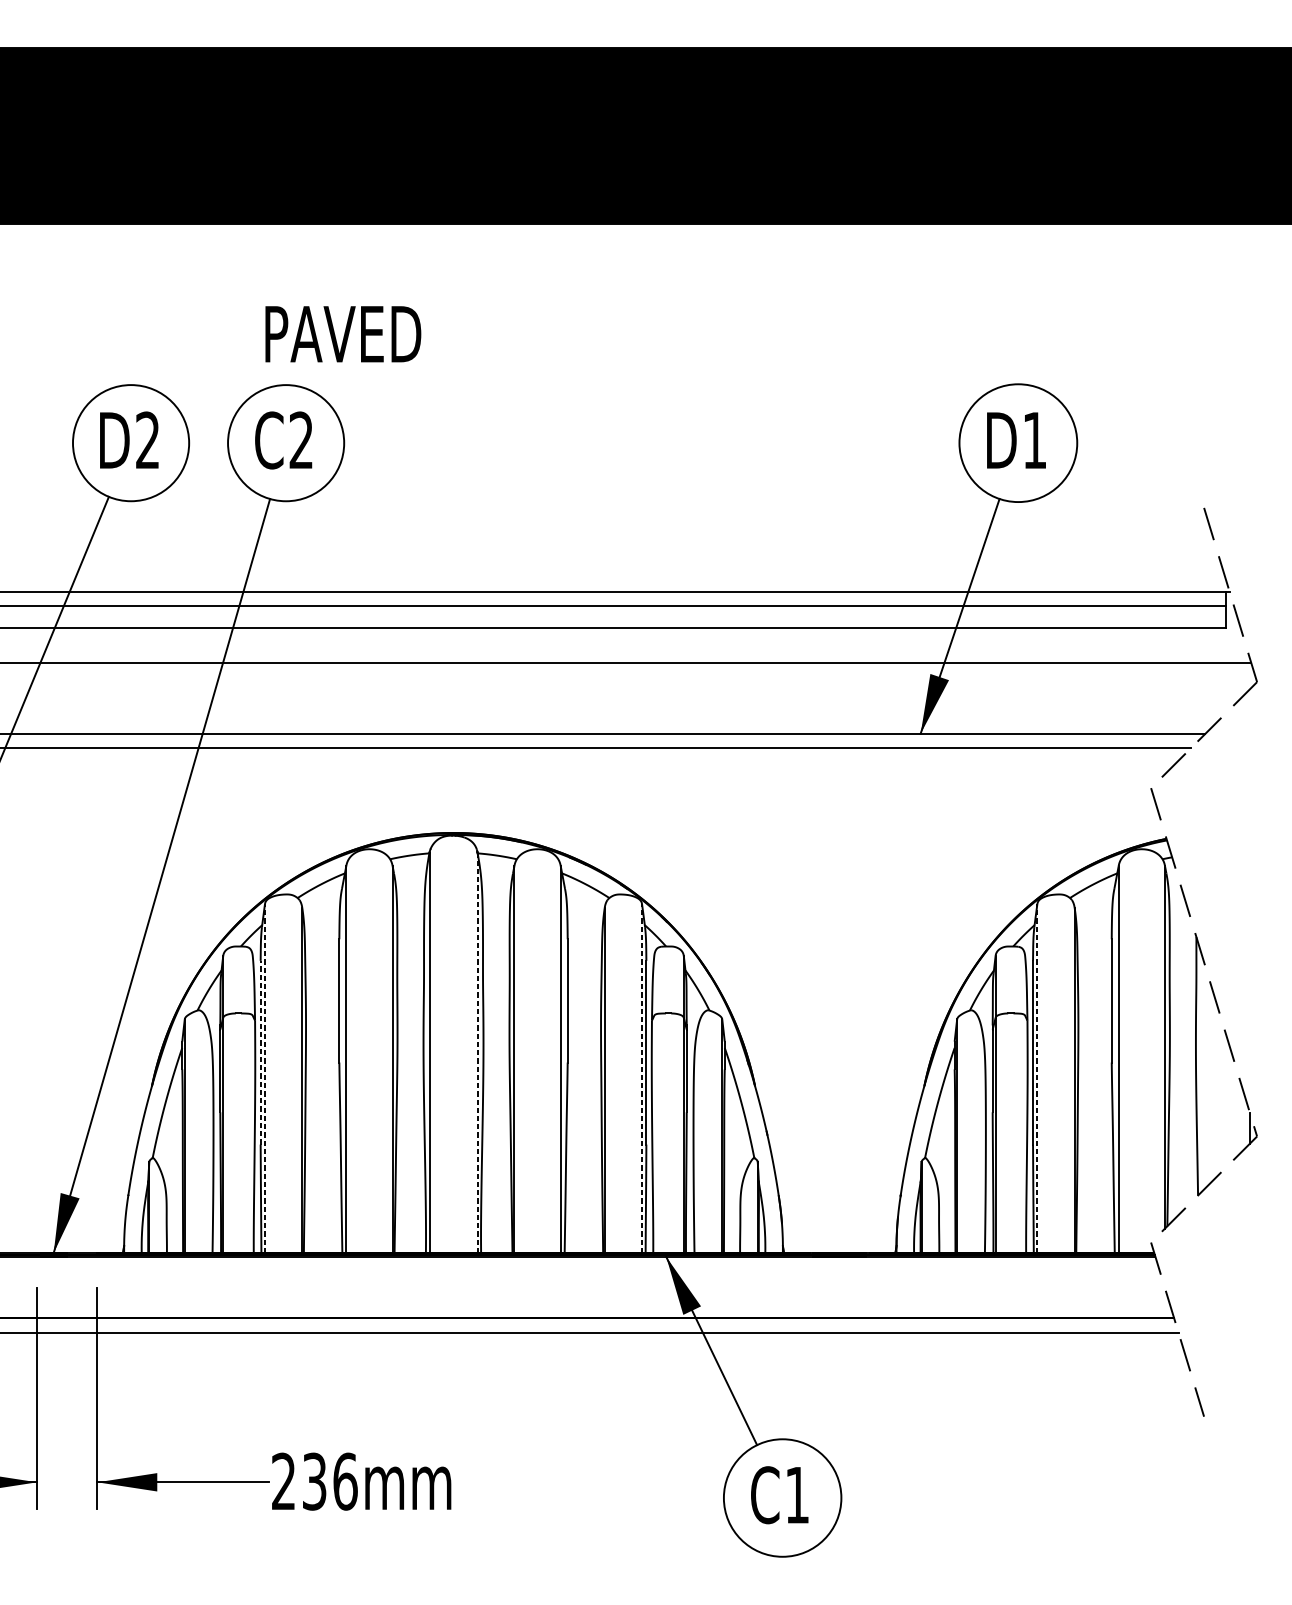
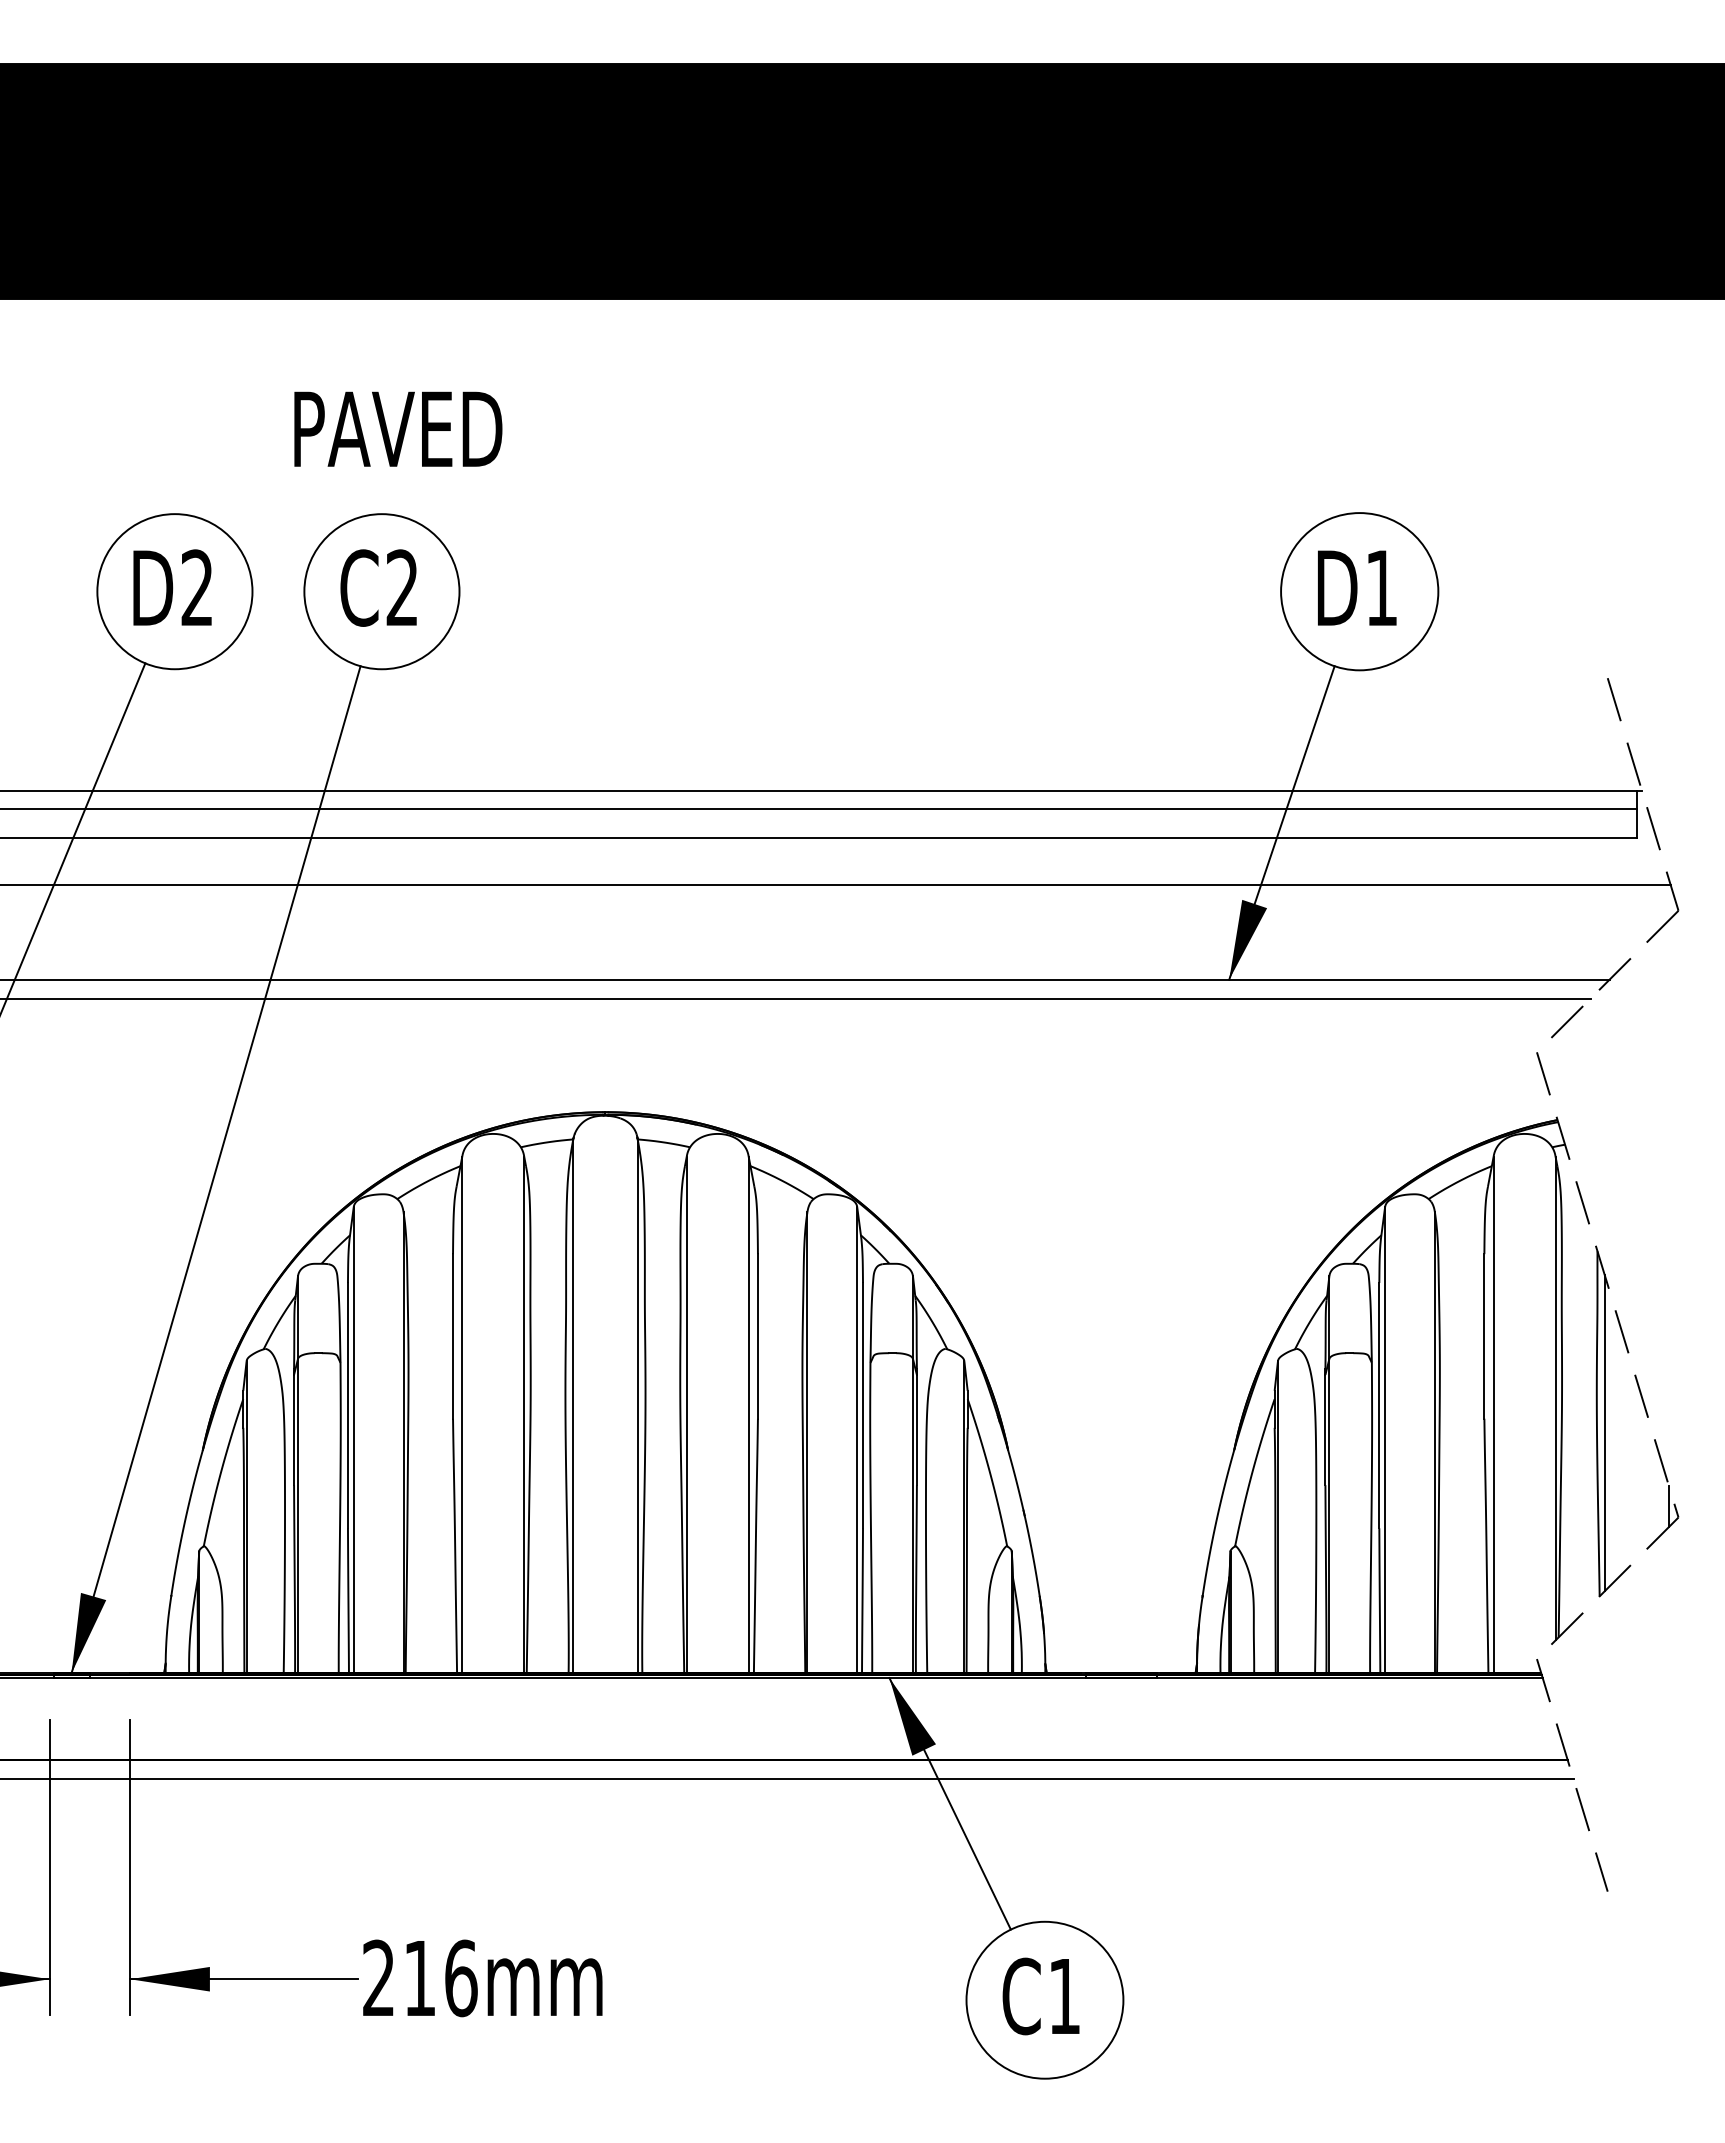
text: (343, 333) -> (398, 428), moved
line: (260, 1052) -> (347, 1405), dashed -> solid
line: (477, 1052) -> (637, 1405), dashed -> solid
line: (1201, 1073) -> (1604, 1433), added
line: (264, 1078) -> (353, 1440), dashed -> solid
line: (642, 1078) -> (857, 1440), dashed -> solid
line: (1037, 1078) -> (1385, 1440), dashed -> solid
text: (314, 1481) -> (419, 1978), 236mm -> 216mm

